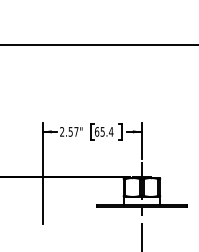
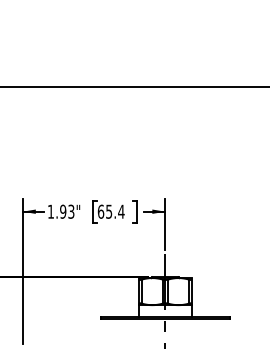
text: (69, 131) -> (61, 211), 2.57" -> 1.93"

